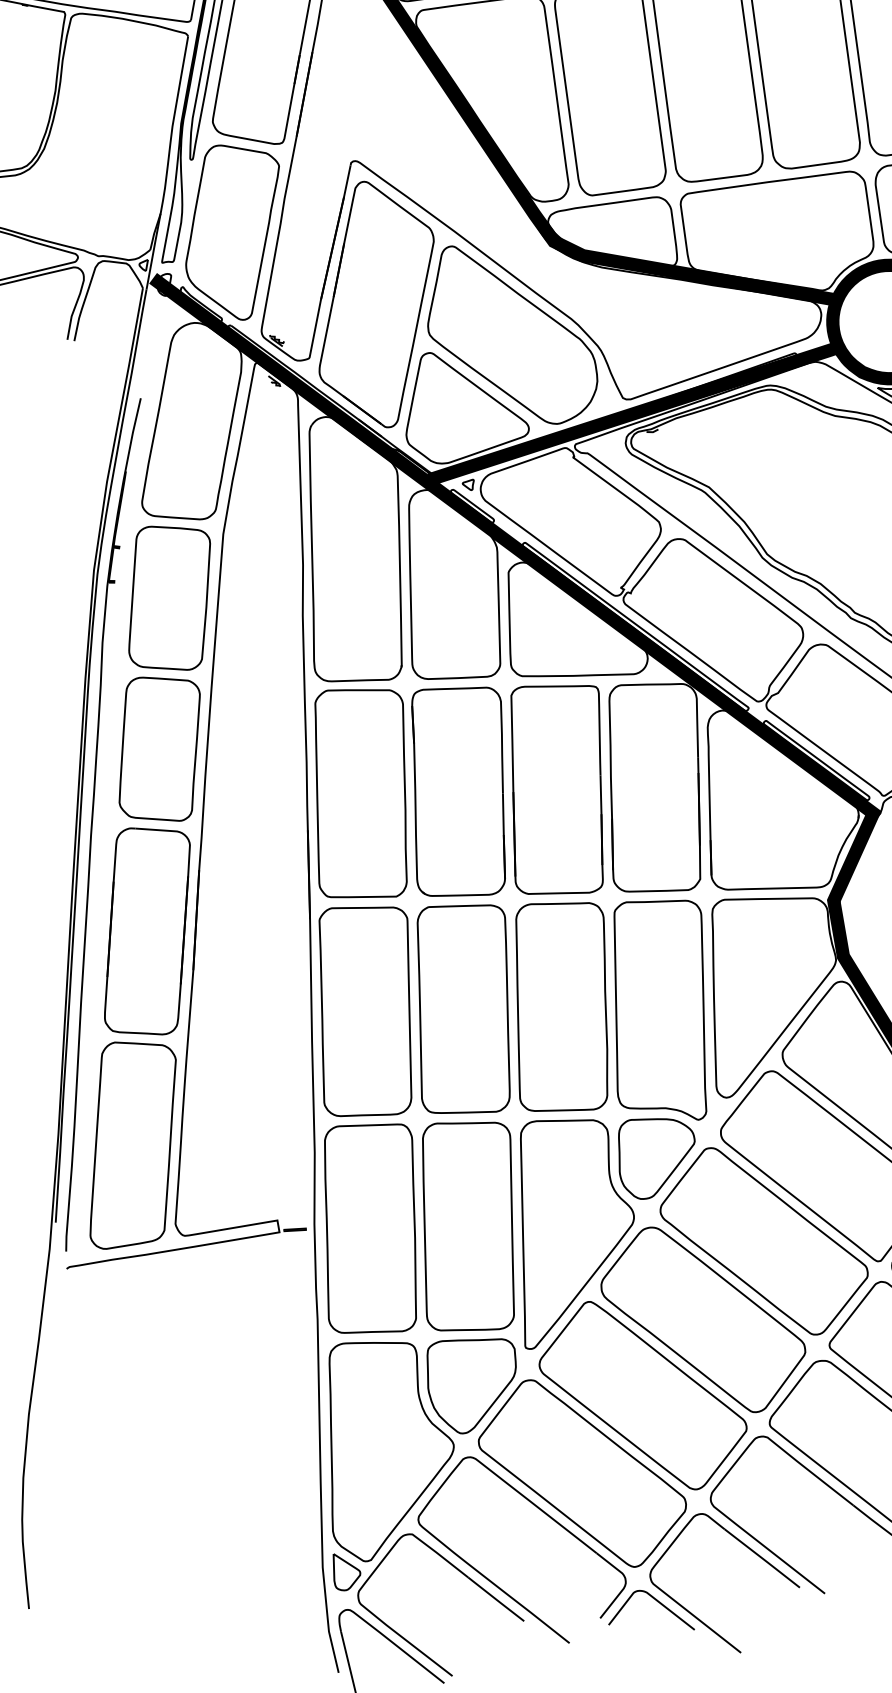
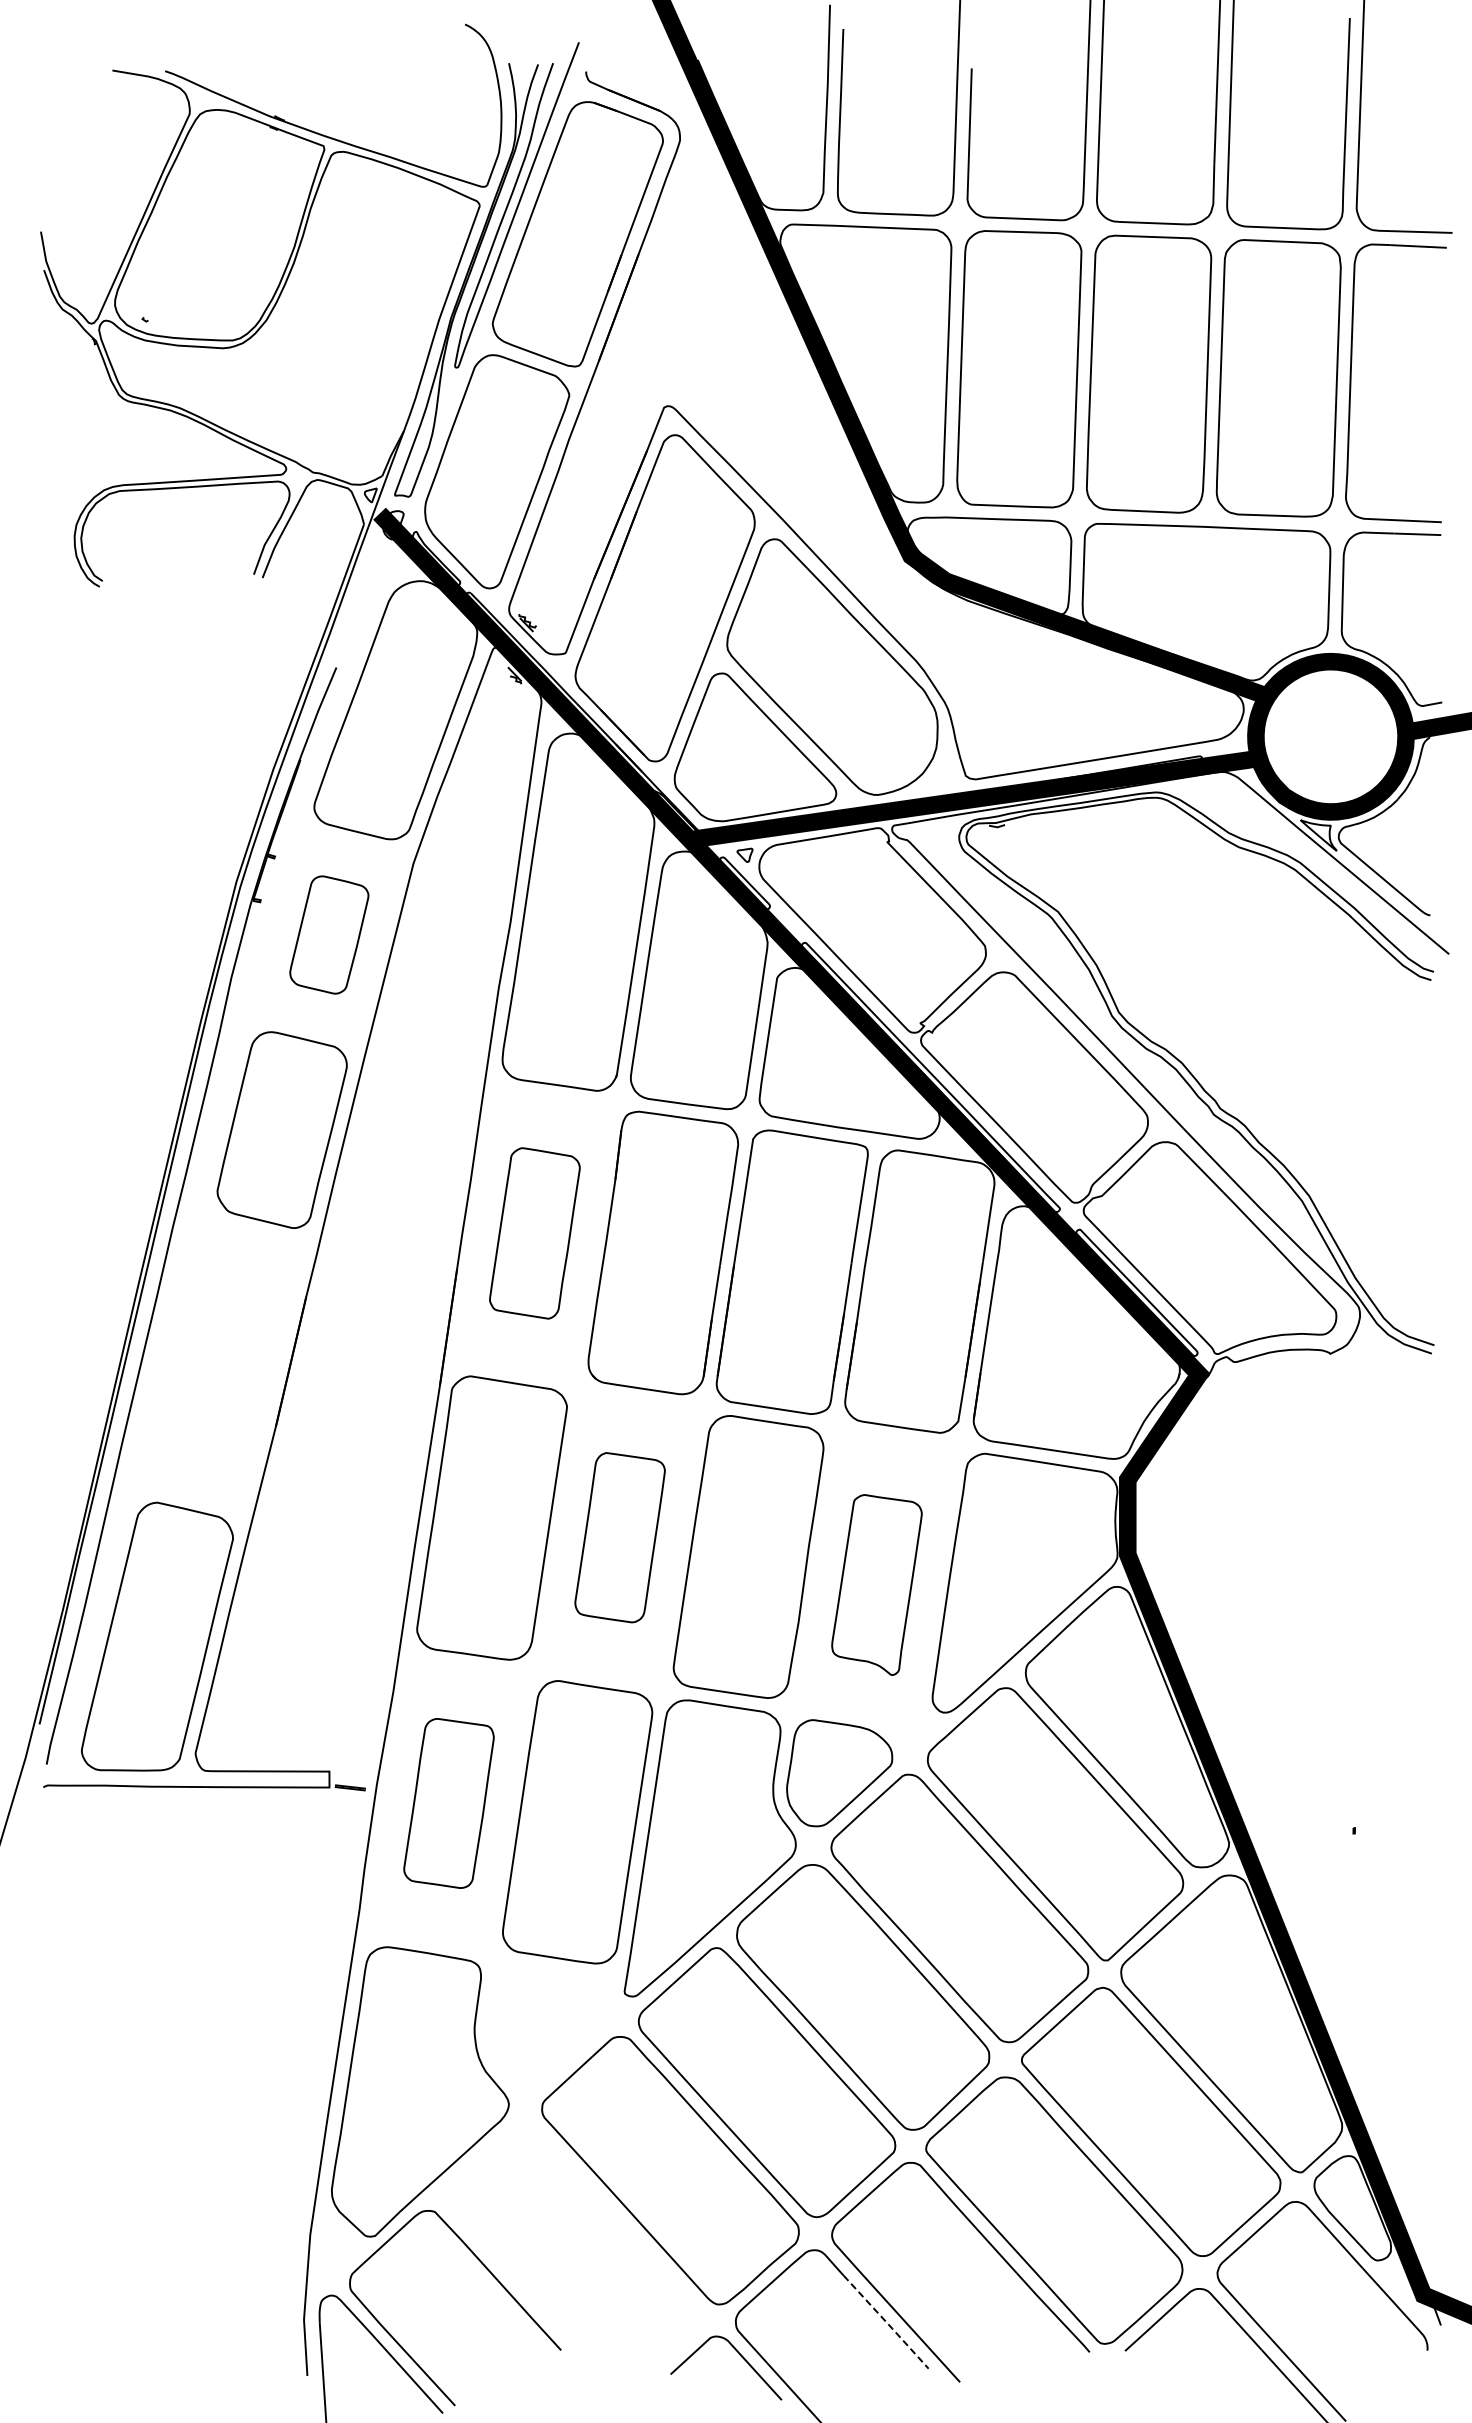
part: (169, 597) -> (329, 934), size x0.6
part: (360, 793) -> (534, 1233), size x0.6
part: (147, 931) -> (224, 1364), removed
part: (463, 1009) -> (619, 1537), size x0.6
part: (660, 1011) -> (876, 1584), size x0.6
part: (370, 1228) -> (448, 1803), size x0.6
part: (473, 1383) -> (548, 2028), removed
part: (546, 1515) -> (614, 2217), removed
line: (762, 1558) -> (886, 2322), solid -> dashed
part: (346, 1570) -> (340, 2244), removed

